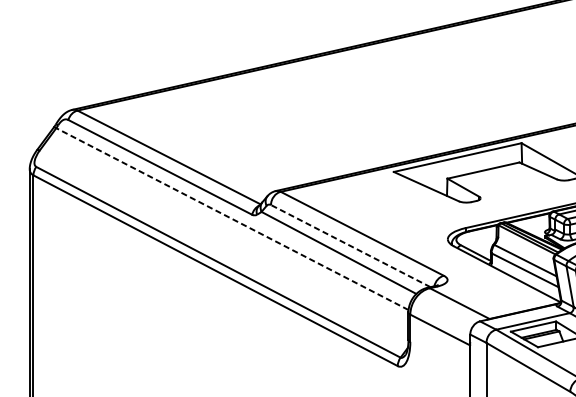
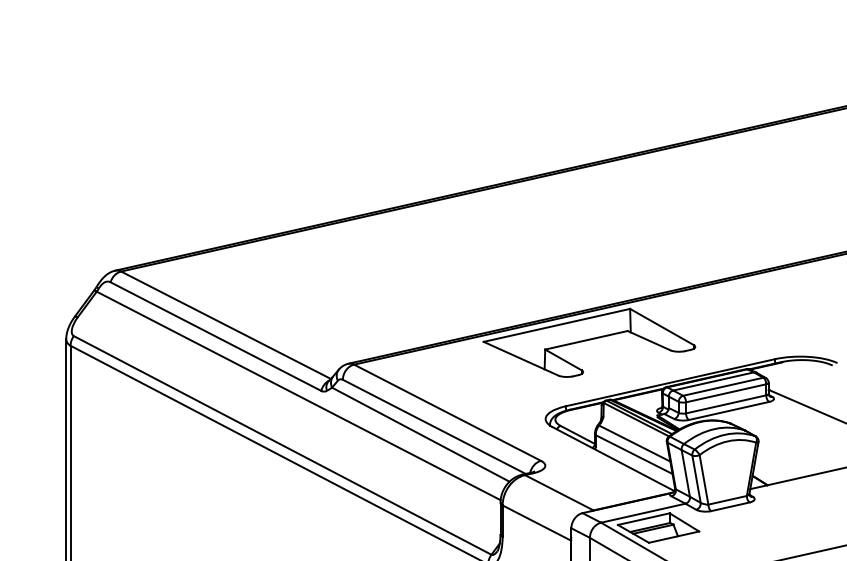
line: (232, 218) -> (298, 395), dashed -> solid
line: (350, 245) -> (434, 426), dashed -> solid

